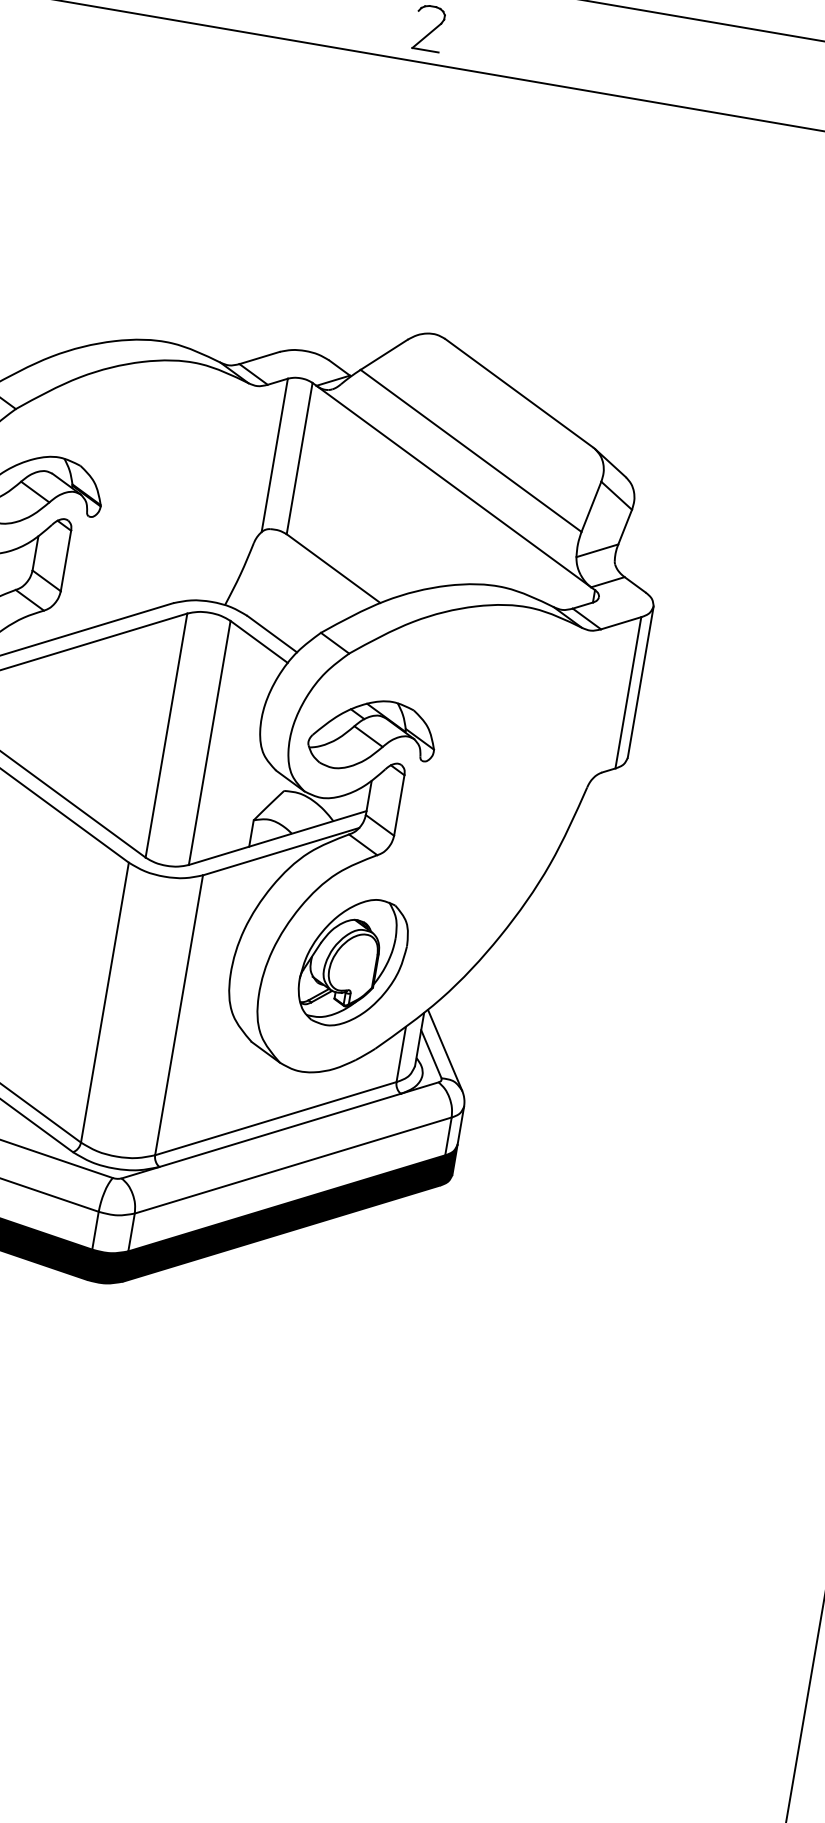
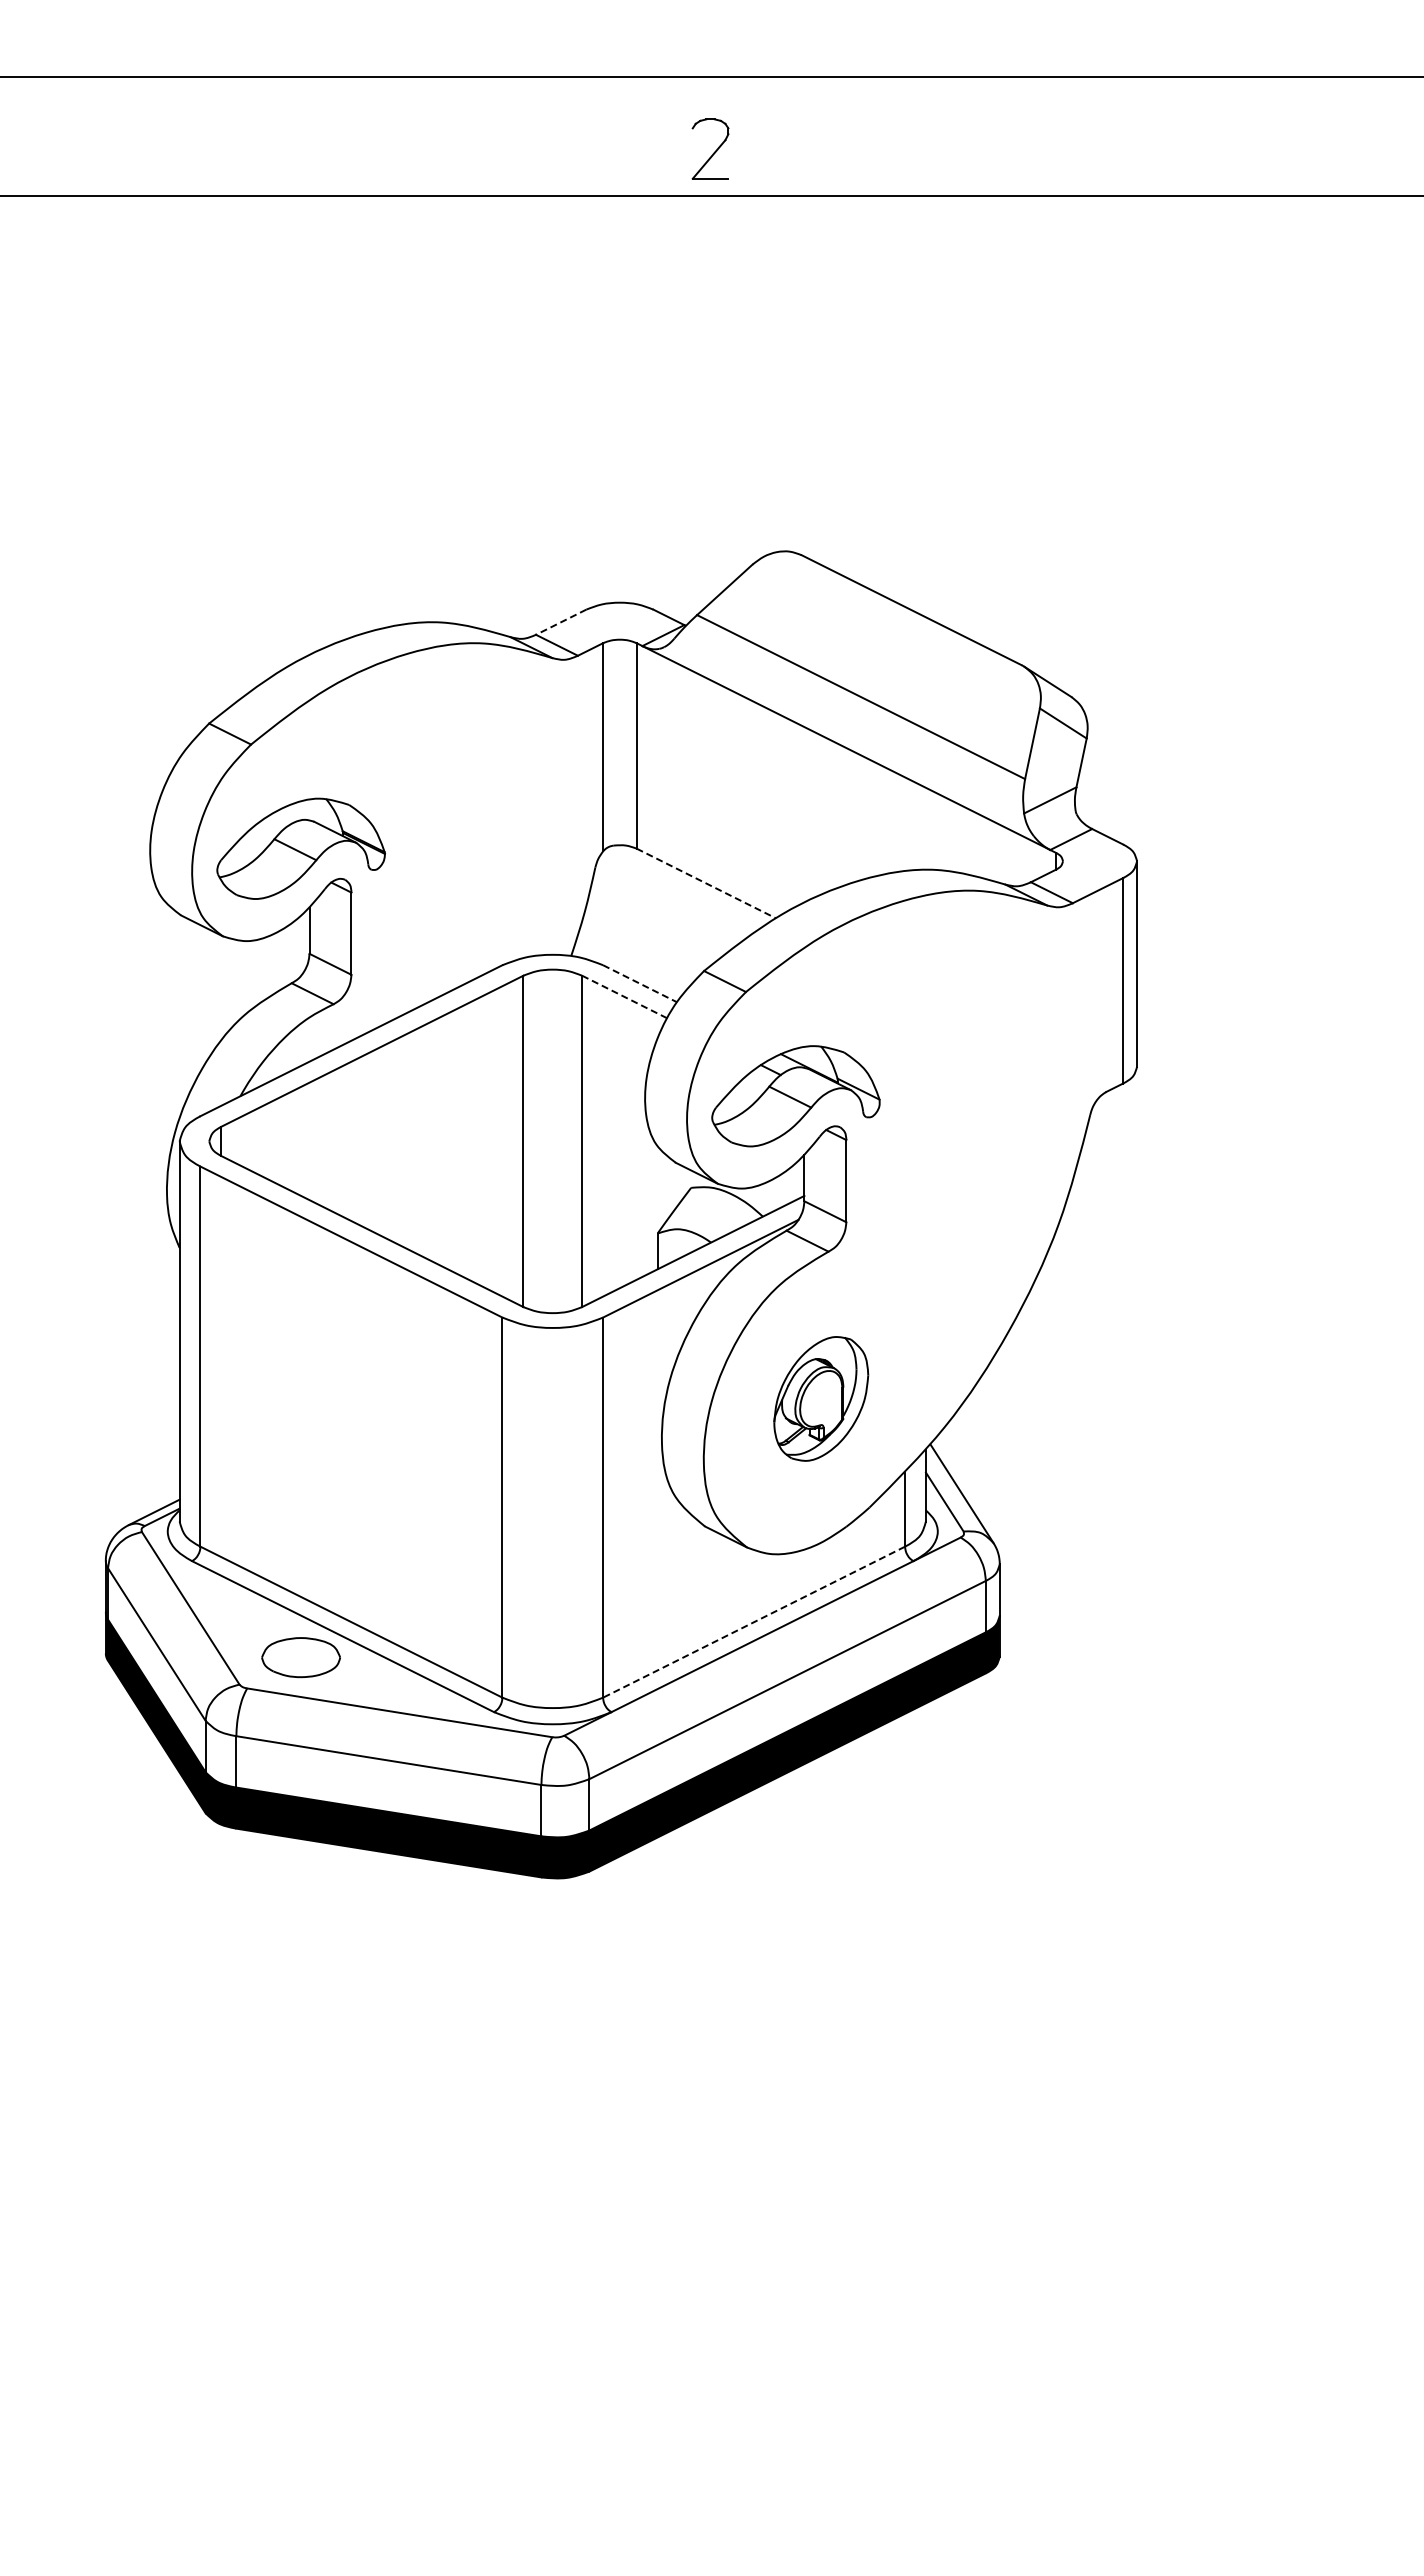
line: (259, 358) -> (560, 622), solid -> dashed
line: (333, 568) -> (706, 883), solid -> dashed
line: (272, 634) -> (640, 983), solid -> dashed
line: (259, 642) -> (625, 997), solid -> dashed
part: (353, 962) -> (821, 1398), size x0.7
line: (276, 1118) -> (754, 1622), solid -> dashed

